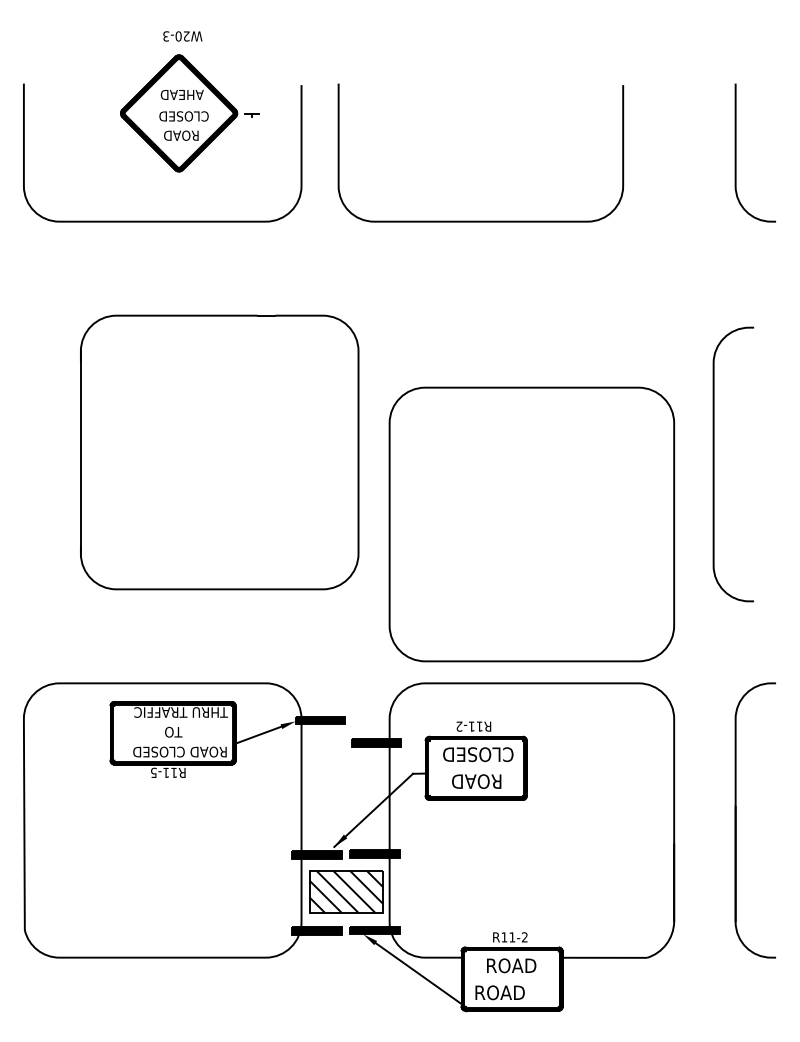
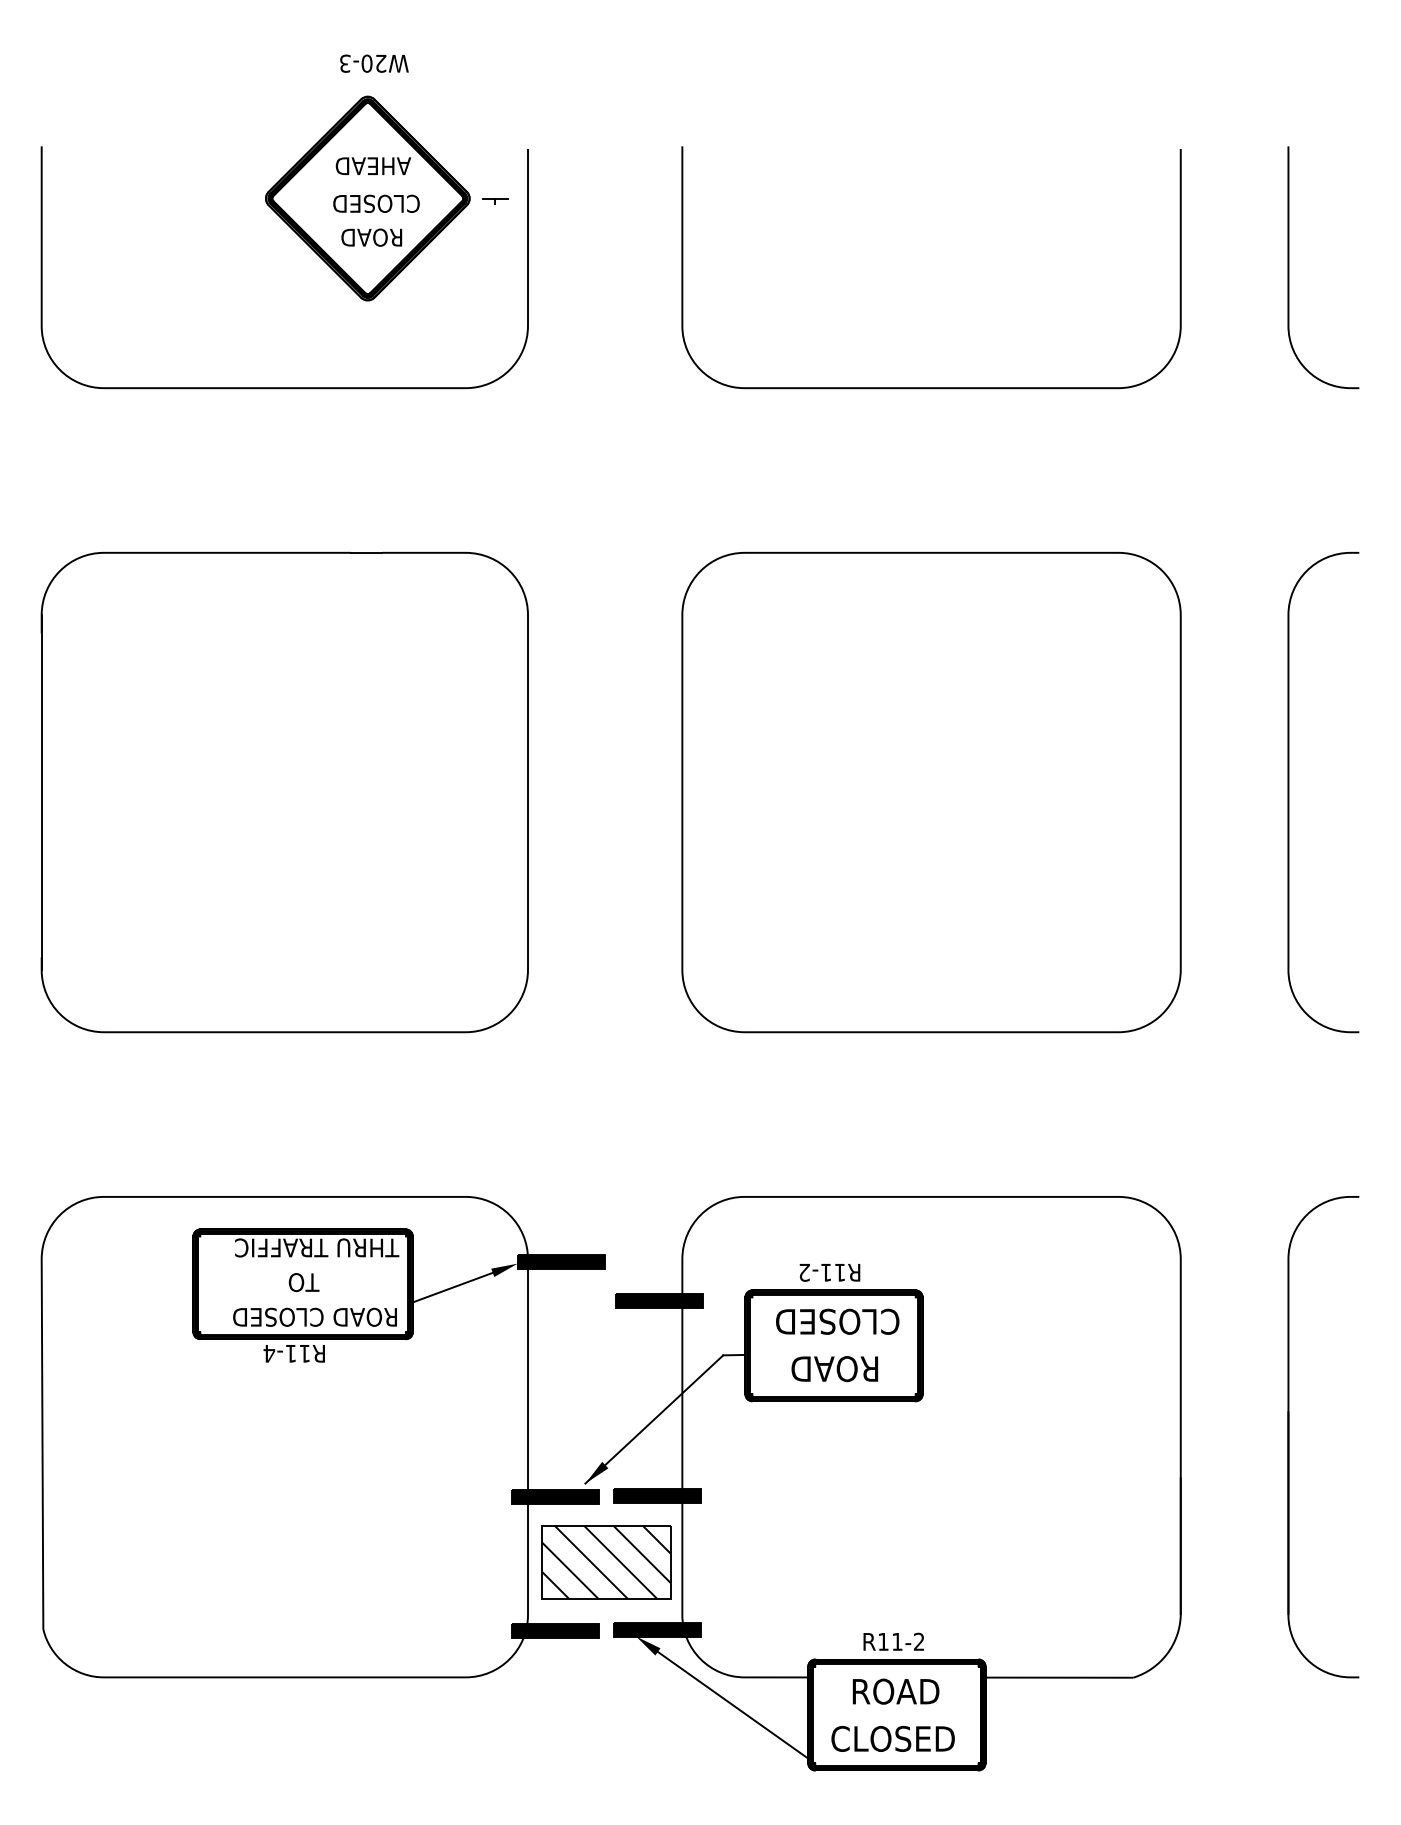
part: (189, 101) -> (386, 177), moved
curve: (480, 220) -> (930, 386), moved
part: (219, 452) -> (284, 792), moved
curve: (714, 464) -> (1289, 792), moved
part: (531, 524) -> (930, 792), moved
text: (153, 772) -> (268, 1353), R11-5 -> R11-4
text: (509, 992) -> (892, 1738), ROAD -> CLOSED

